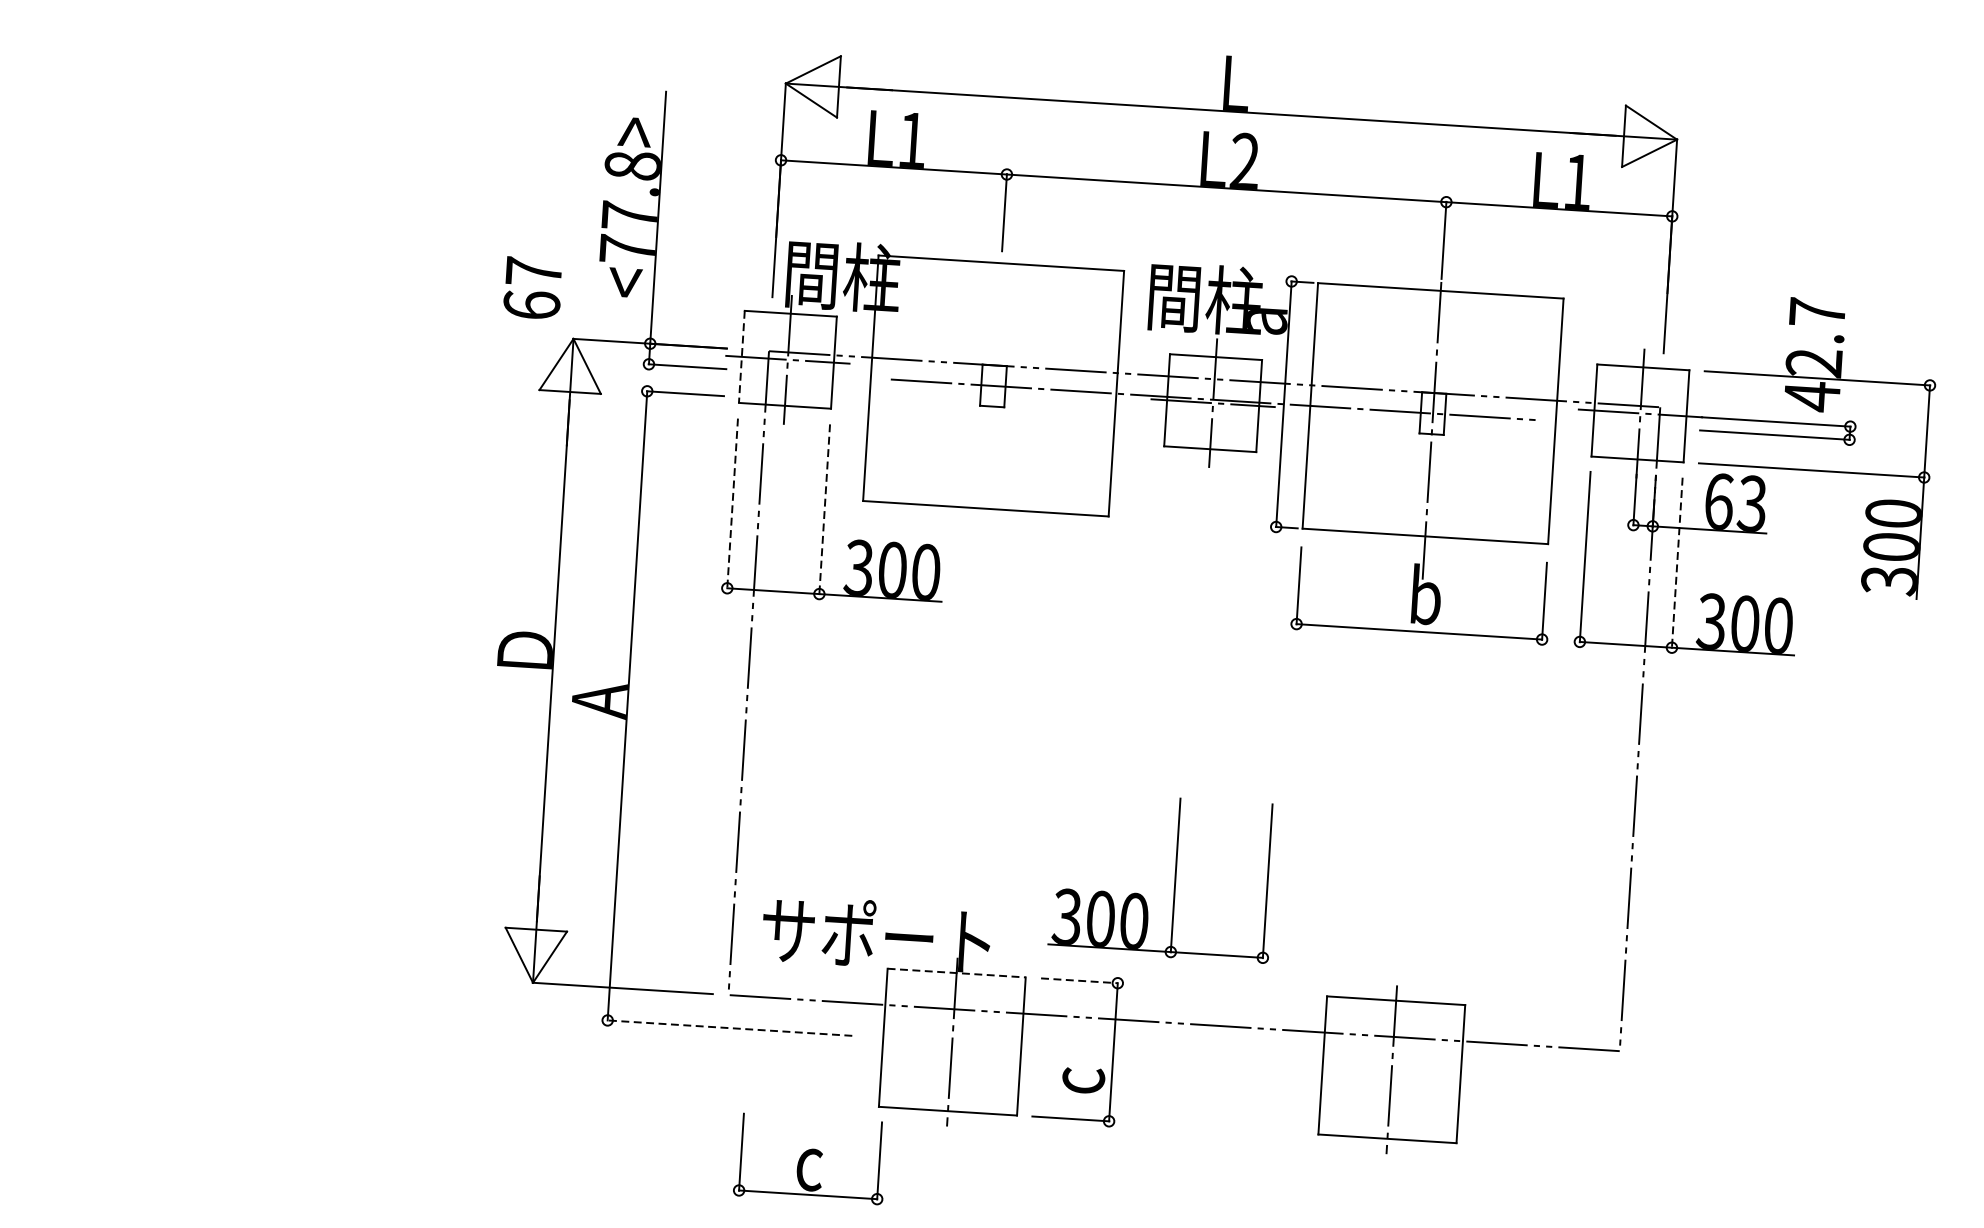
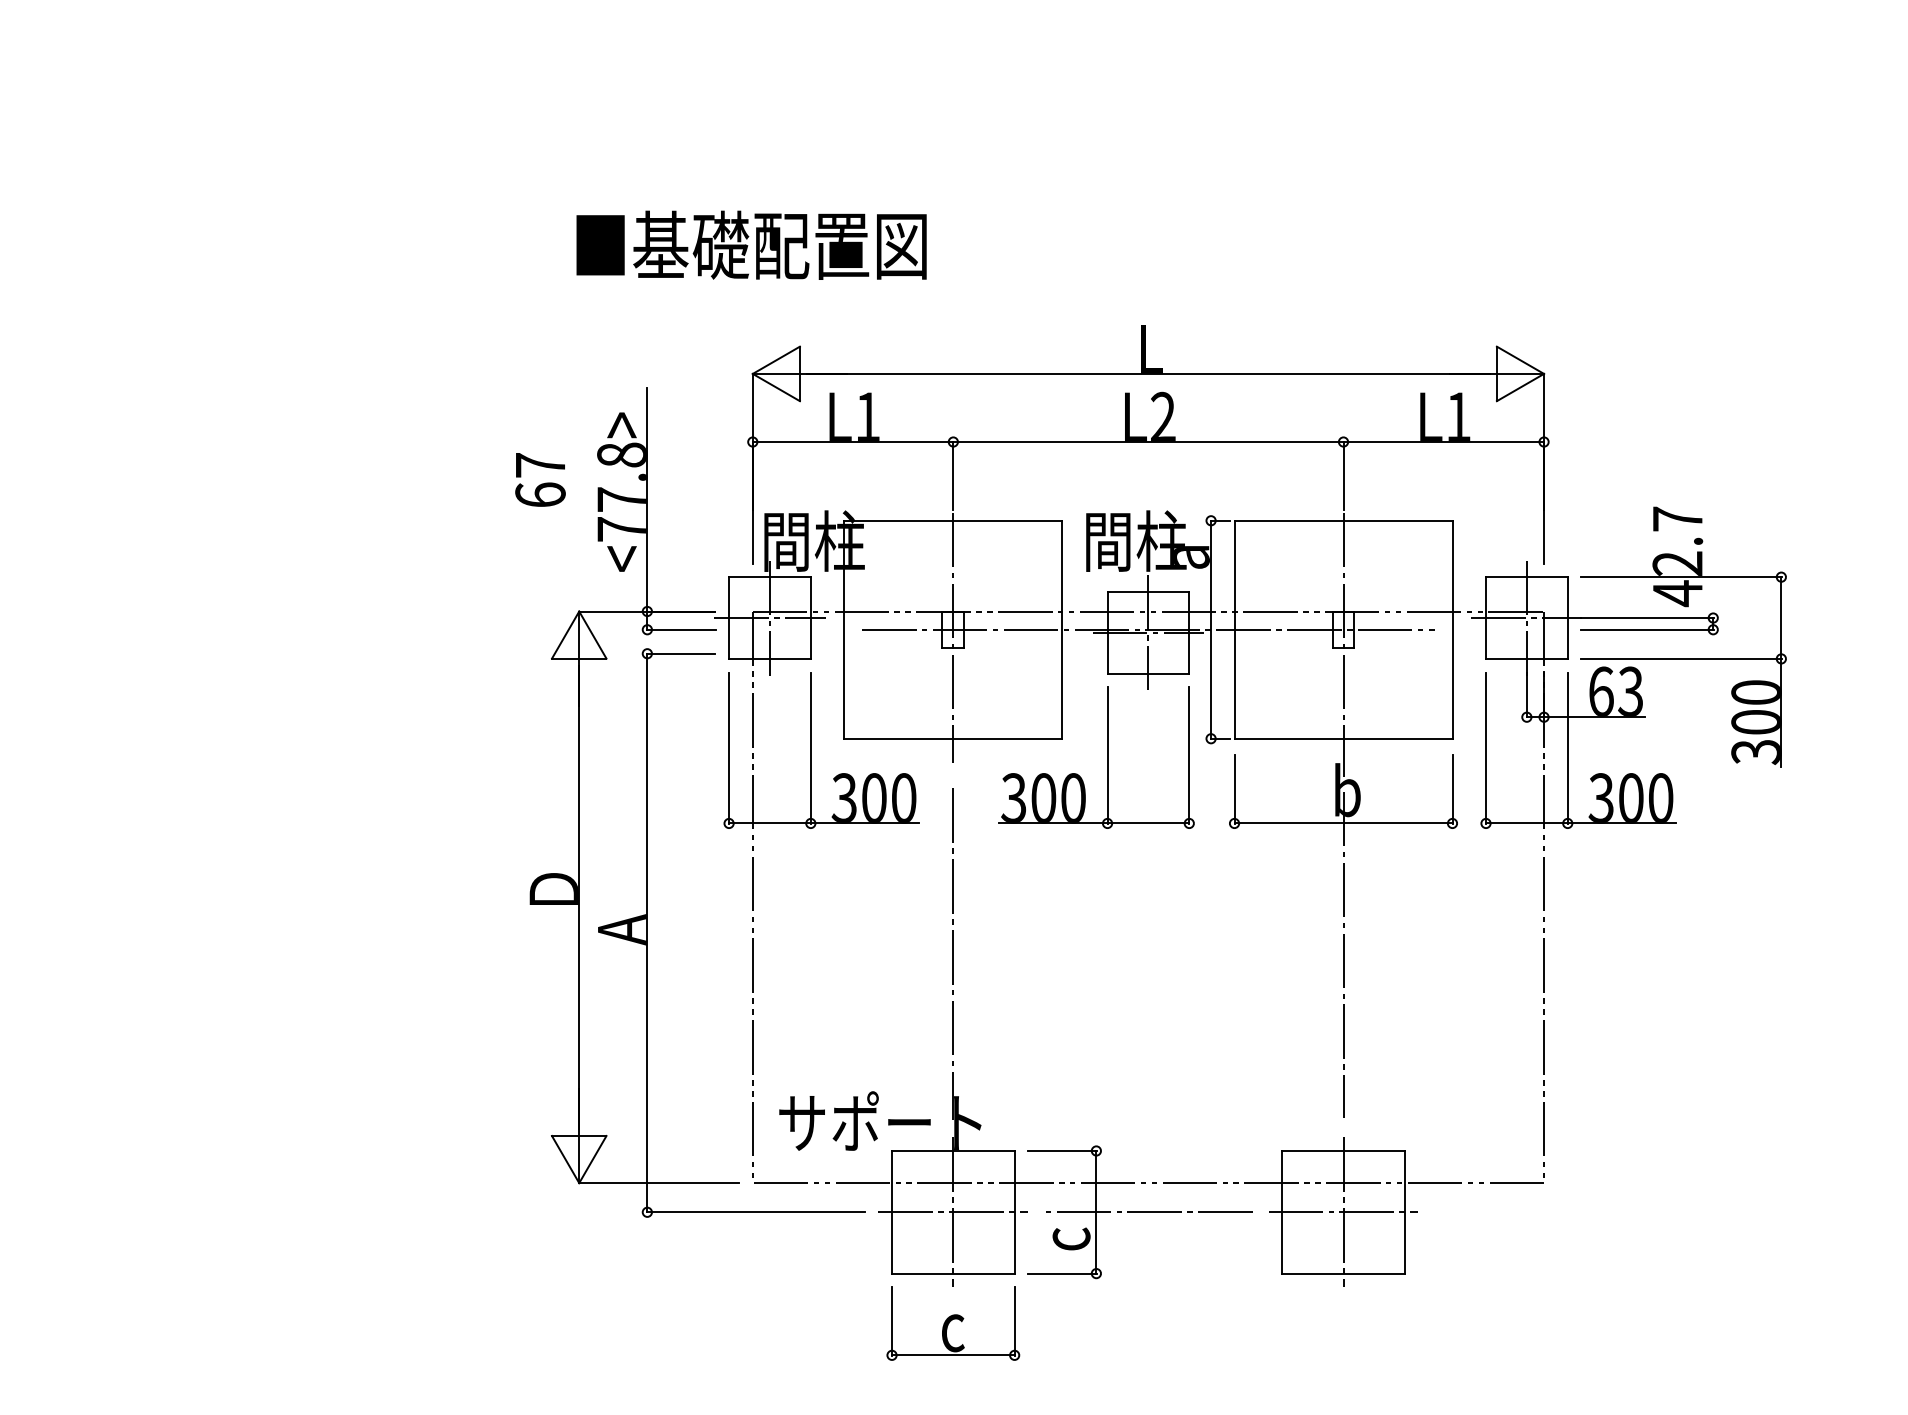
text: (532, 287) -> (540, 479), moved
line: (742, 357) -> (729, 618), dashed -> solid
line: (993, 394) -> (953, 637), added
line: (733, 503) -> (729, 748), dashed -> solid
line: (824, 509) -> (810, 748), dashed -> solid
line: (1676, 563) -> (1567, 748), dashed -> solid
line: (970, 750) -> (953, 953), added
line: (1410, 779) -> (1343, 954), added
part: (1175, 877) -> (1107, 757), moved
line: (956, 972) -> (953, 1150), dashed -> solid
line: (1079, 980) -> (1062, 1150), dashed -> solid
line: (729, 1028) -> (755, 1212), dashed -> solid
line: (952, 1042) -> (953, 1212), added
line: (1171, 1056) -> (1147, 1212), added
line: (1391, 1070) -> (1343, 1212), added
part: (810, 1158) -> (953, 1323), moved

